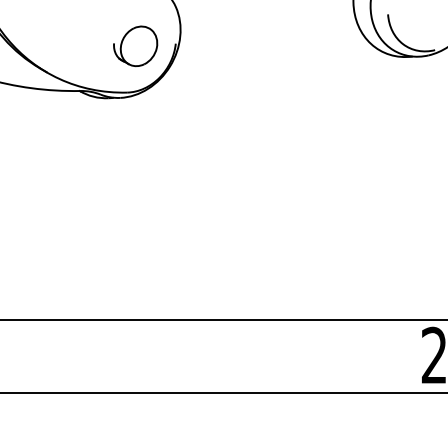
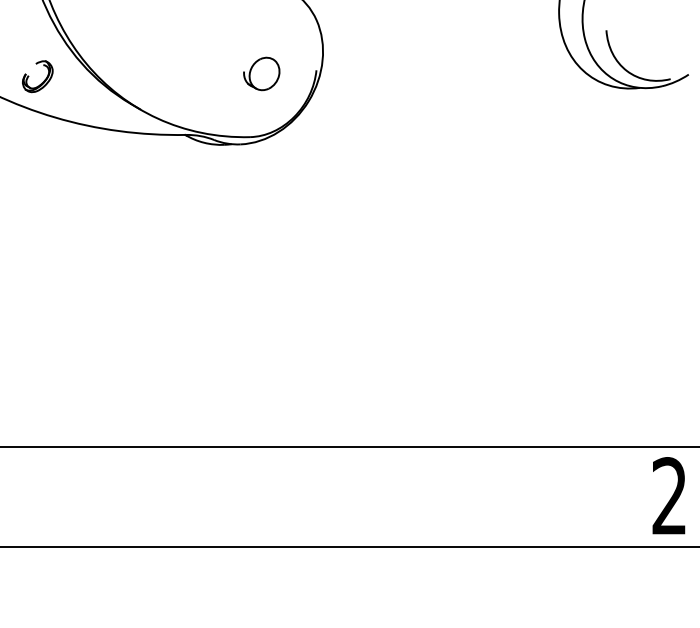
part: (135, 46) -> (261, 73), size x0.6

